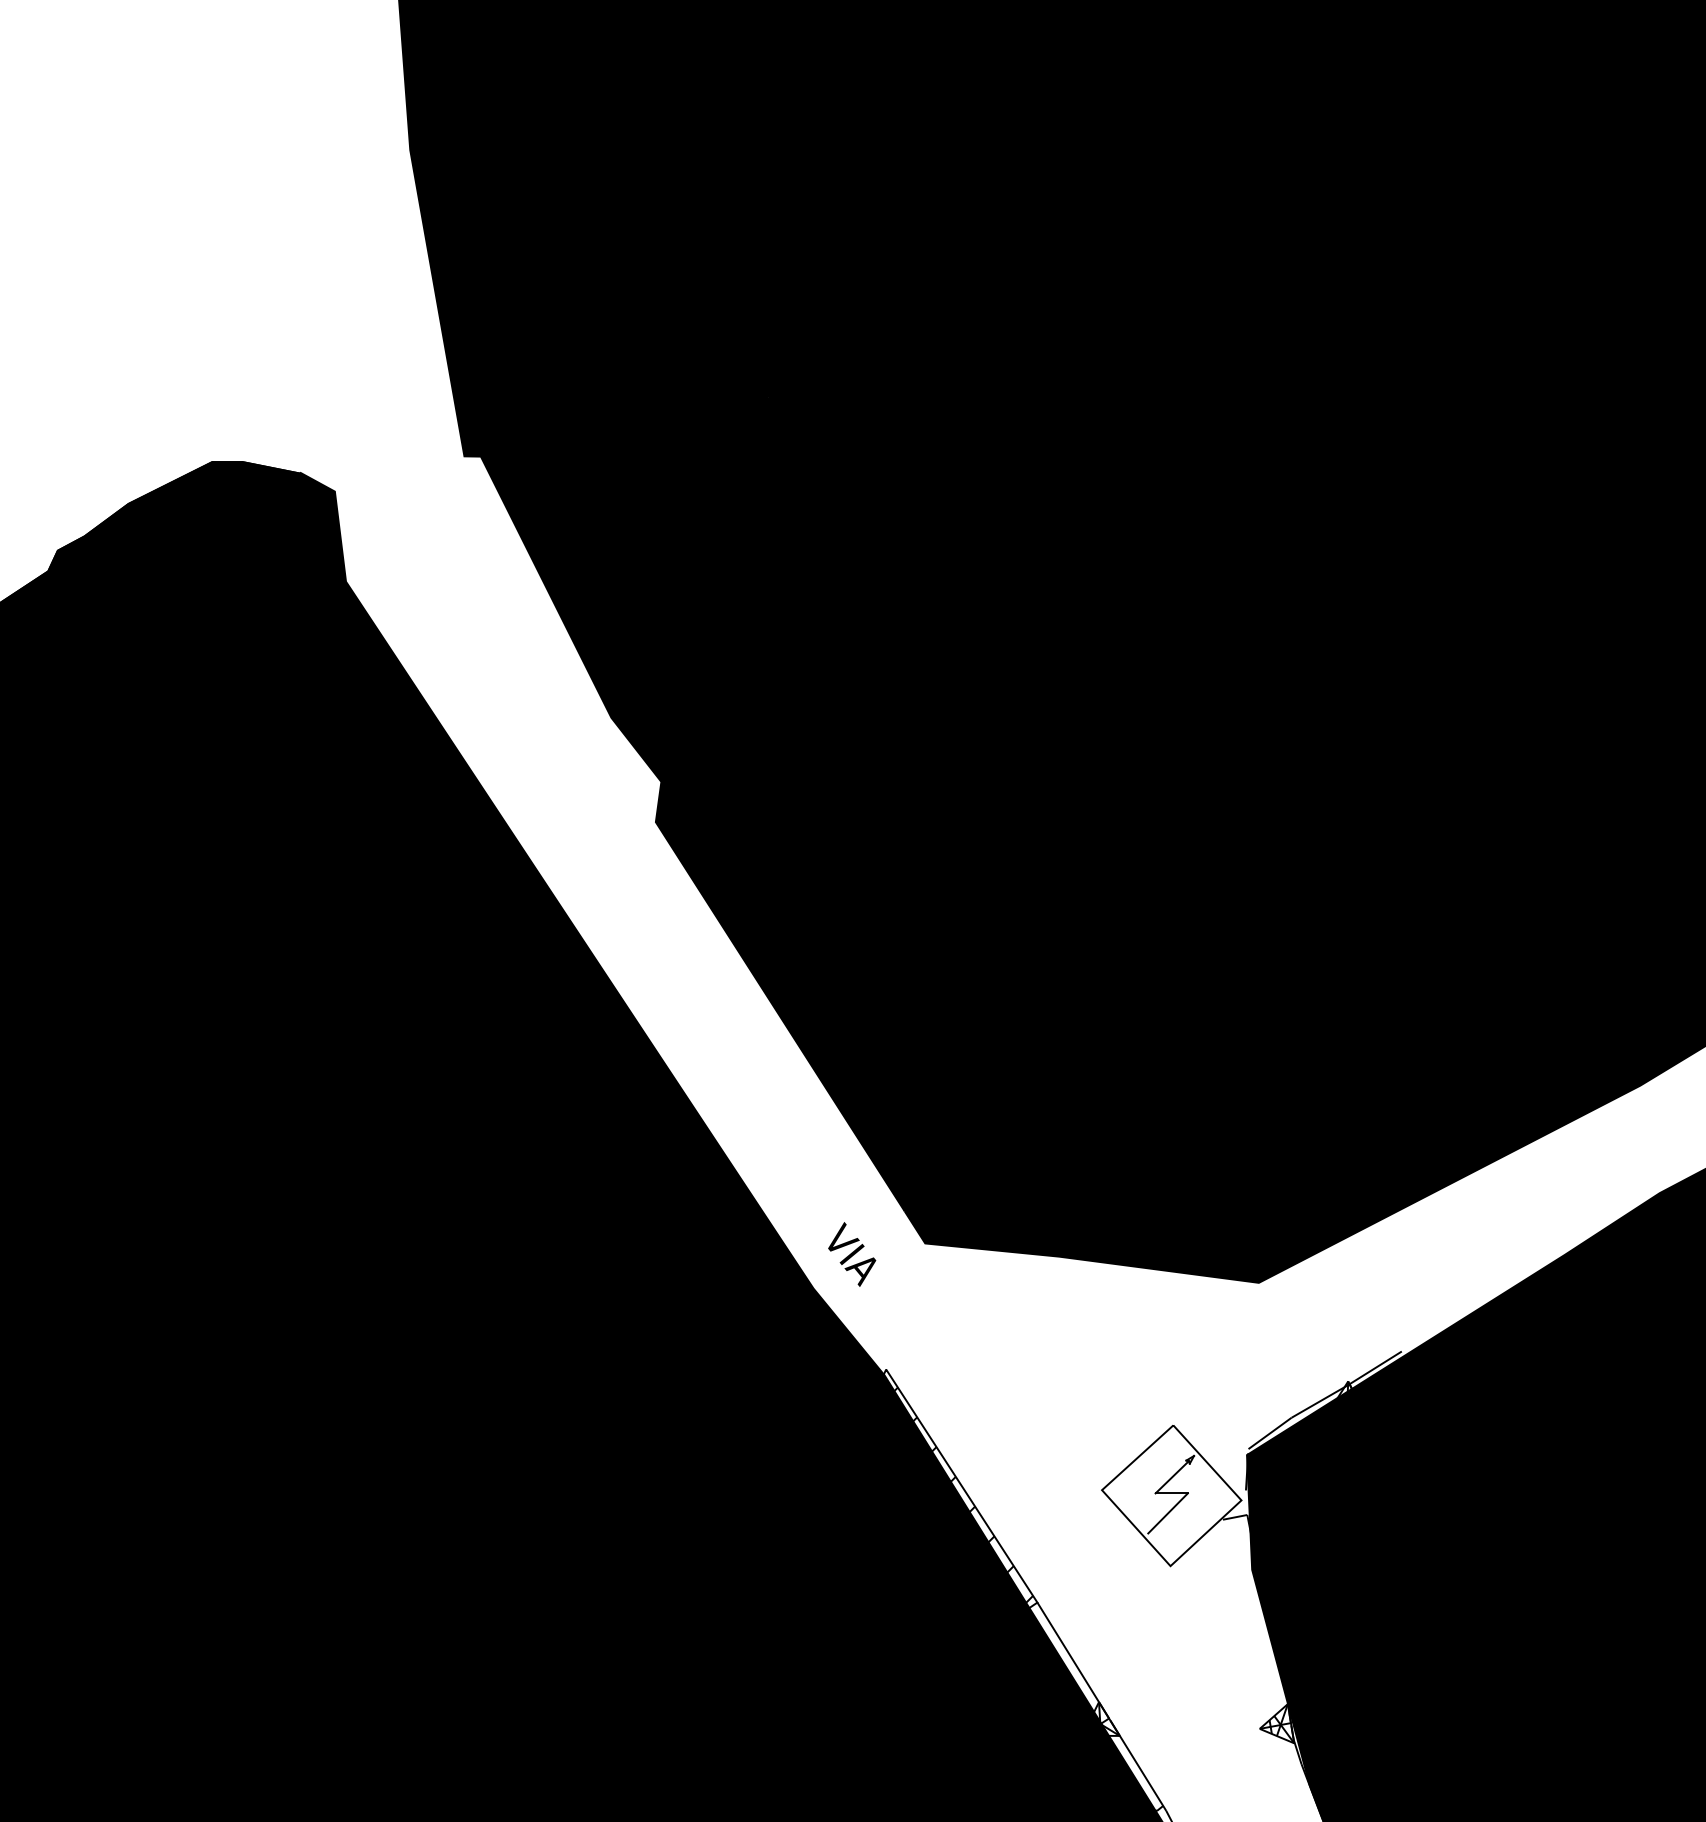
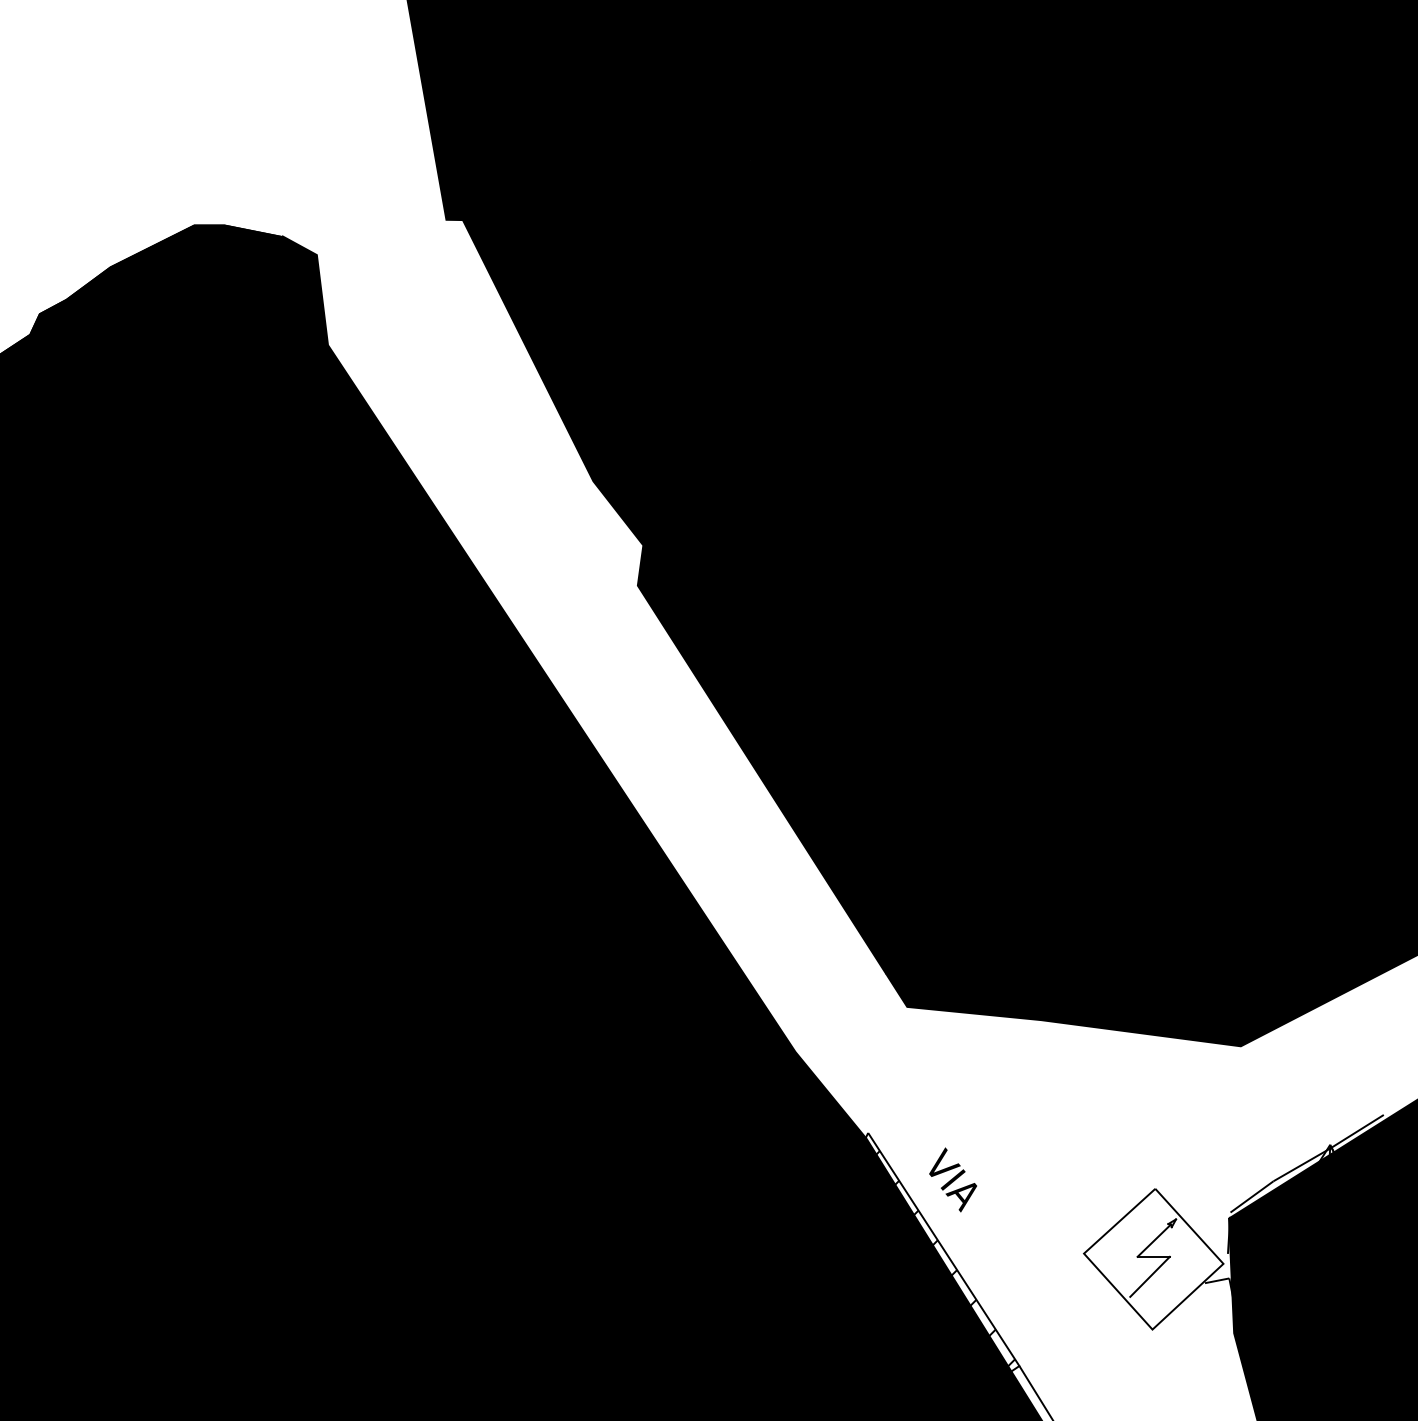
text: (852, 1254) -> (953, 1179), moved

